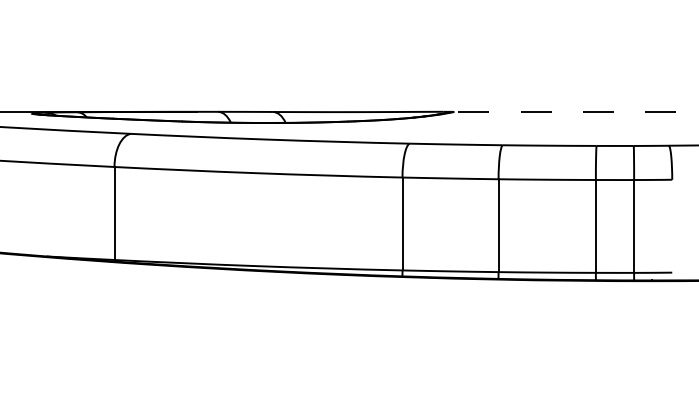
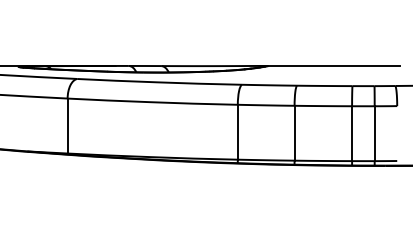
line: (559, 111) -> (330, 65), dashed -> solid

